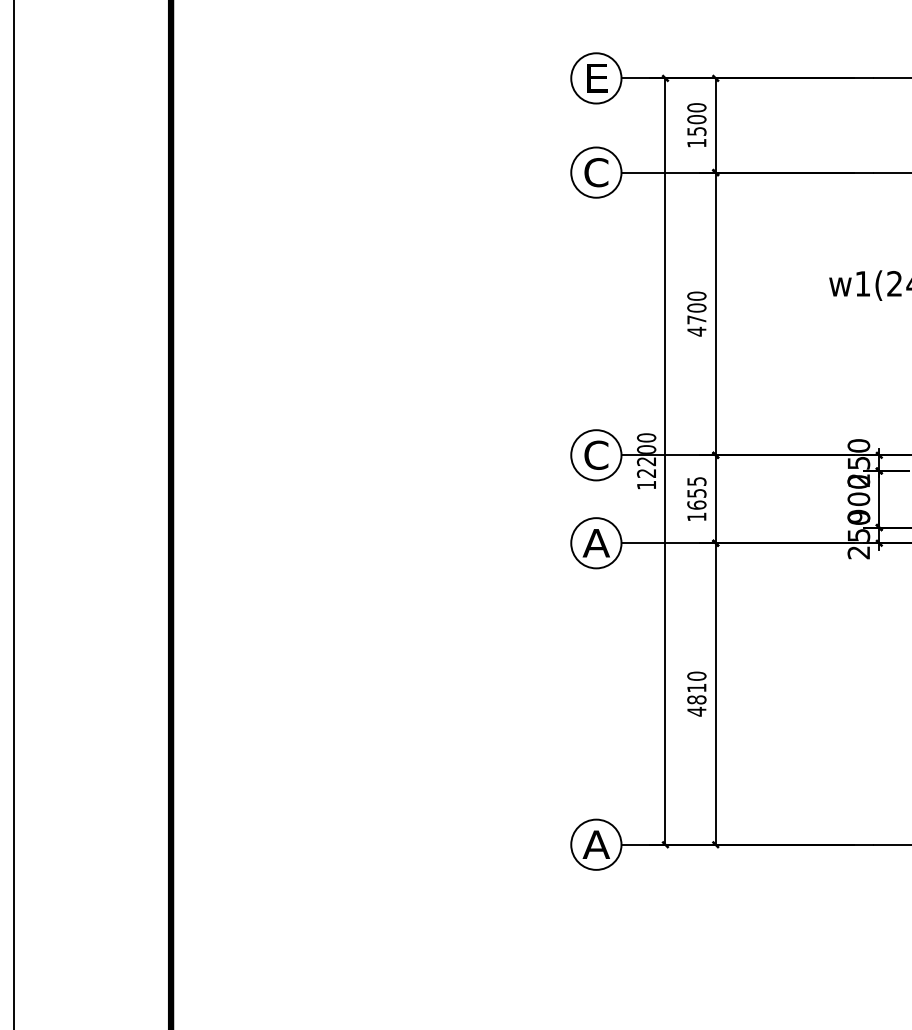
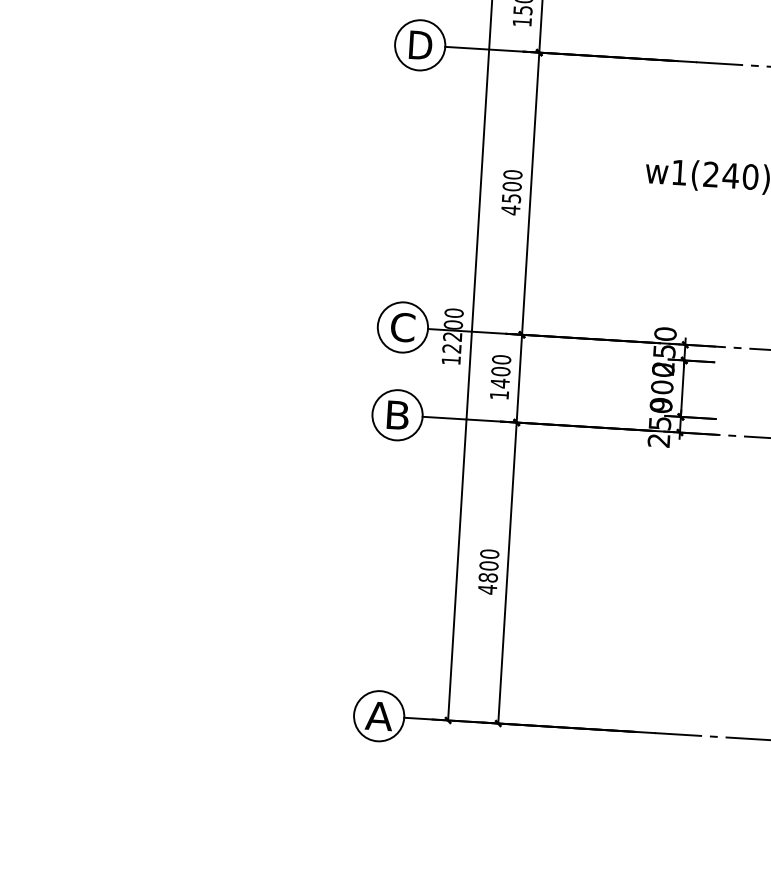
text: (596, 172) -> (420, 45), C -> D
text: (696, 319) -> (511, 198), 4700 -> 4500
text: (696, 493) -> (500, 371), 1655 -> 1400
text: (595, 543) -> (396, 415), A -> B
text: (696, 687) -> (488, 565), 4810 -> 4800

